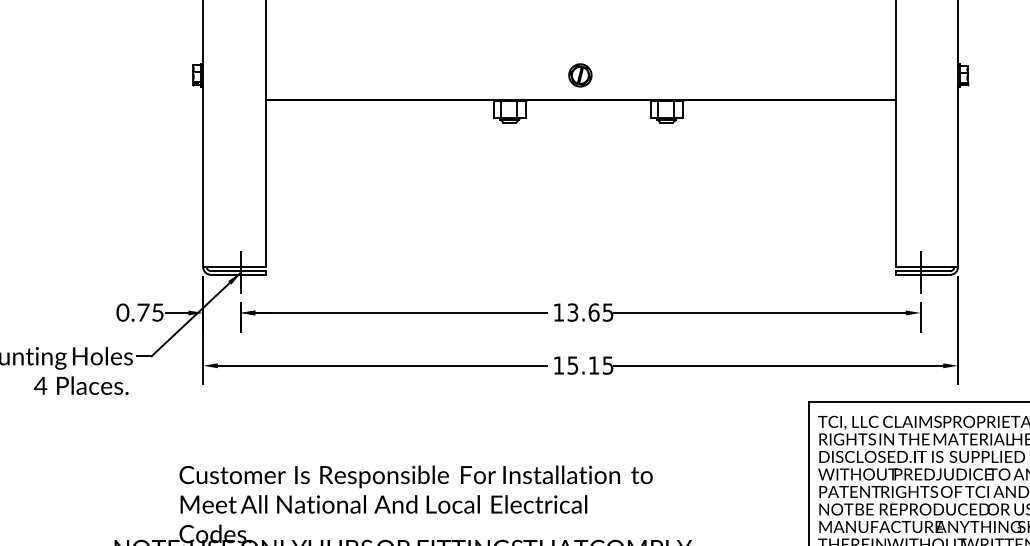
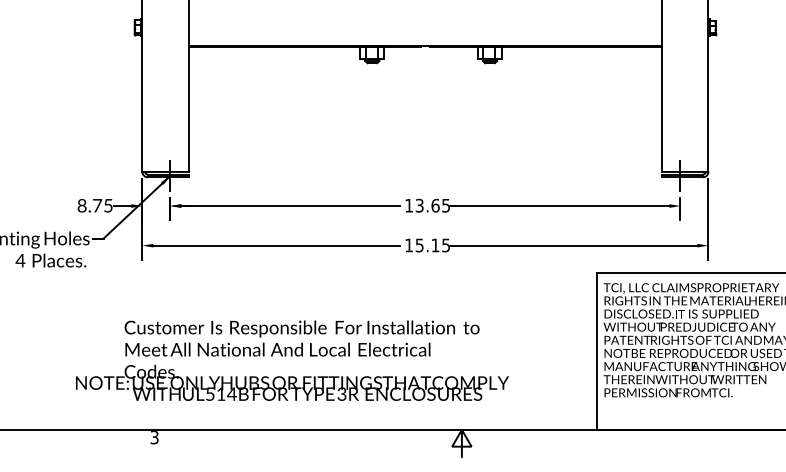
part: (580, 74) -> (425, 27), removed
text: (122, 313) -> (81, 206), 0.75 -> 8.75

